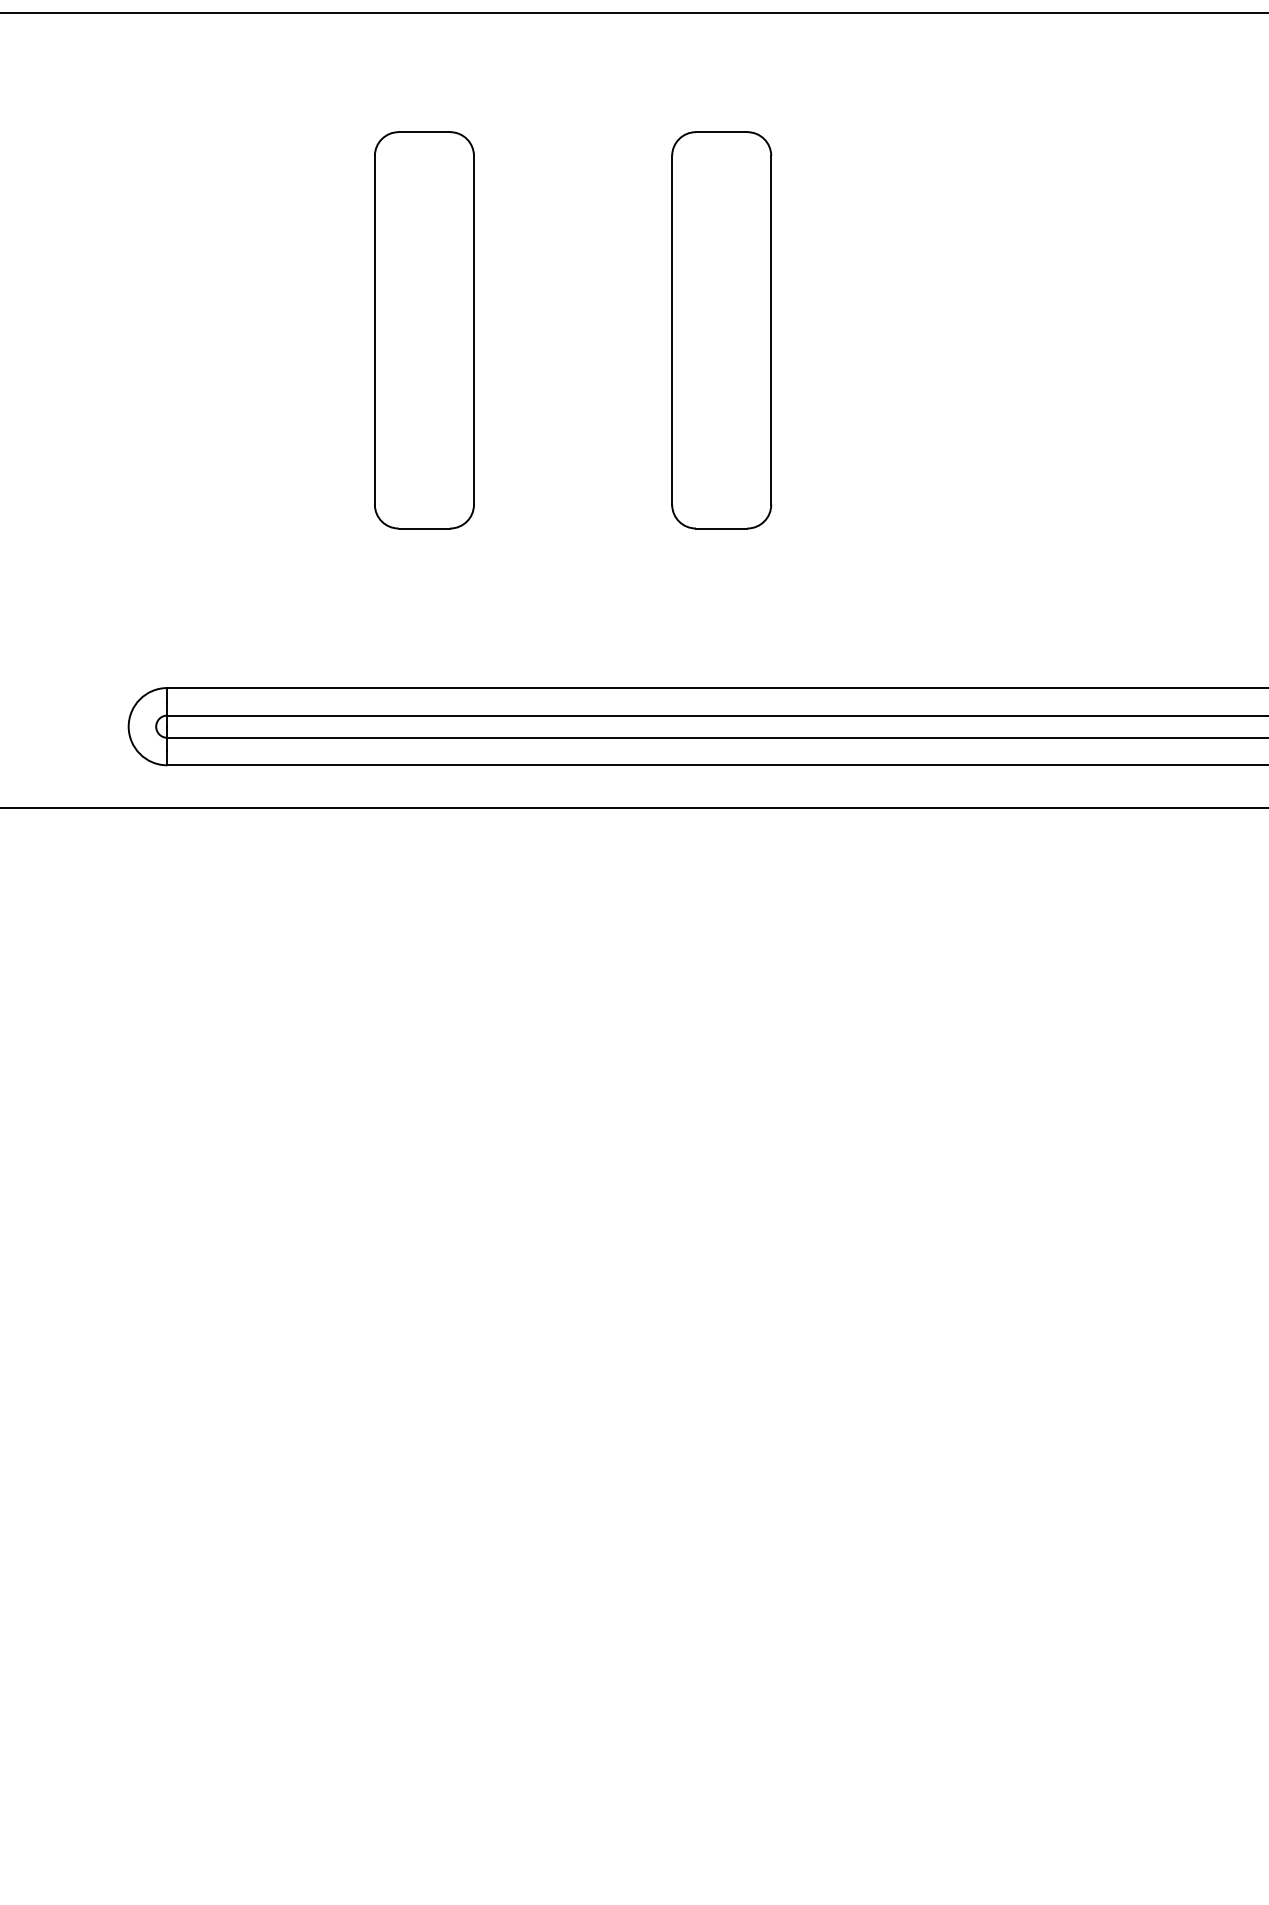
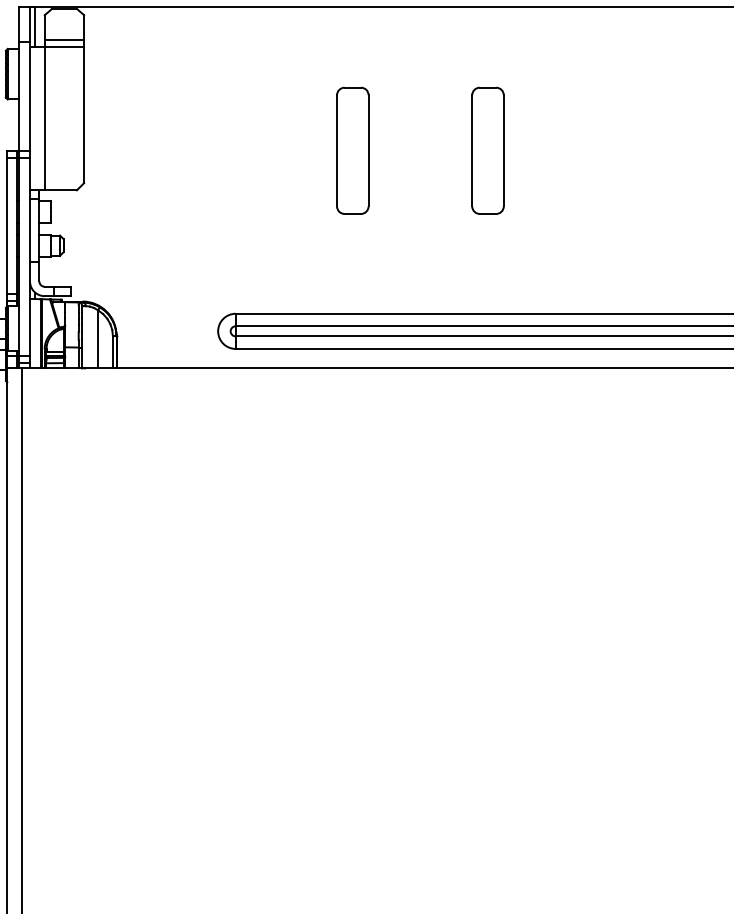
part: (423, 329) -> (352, 150), size x0.7
part: (720, 329) -> (487, 150), size x0.7

